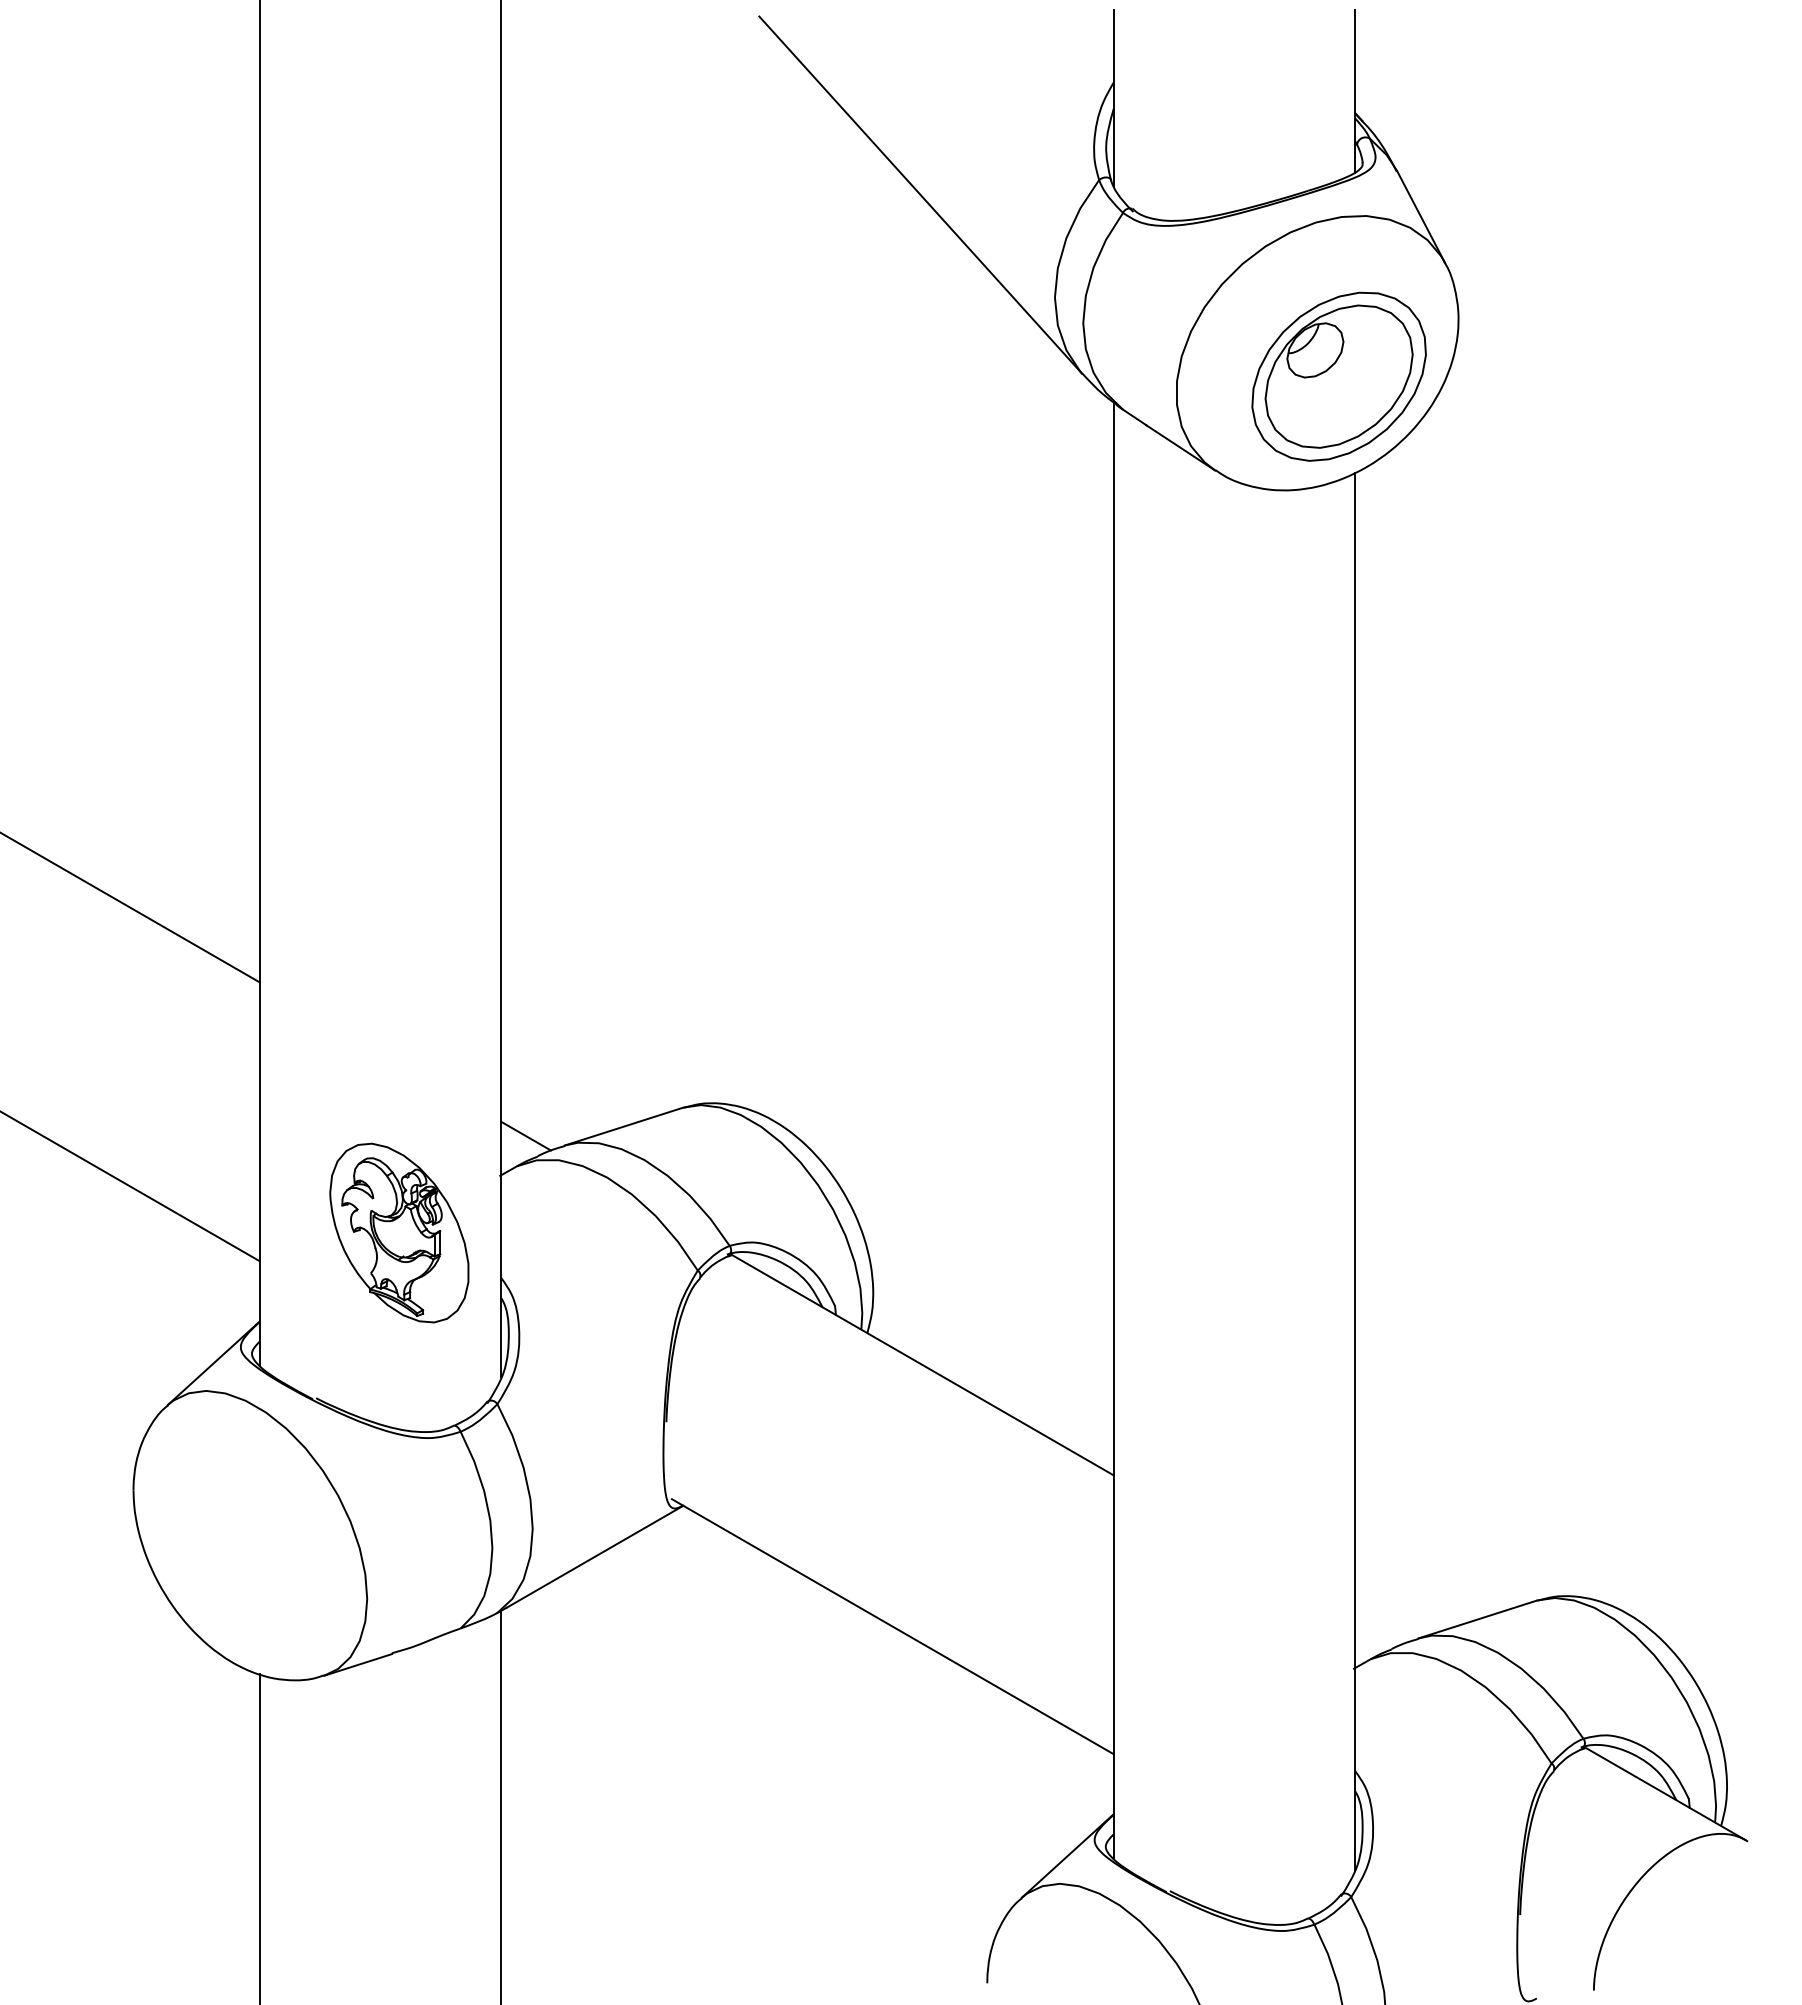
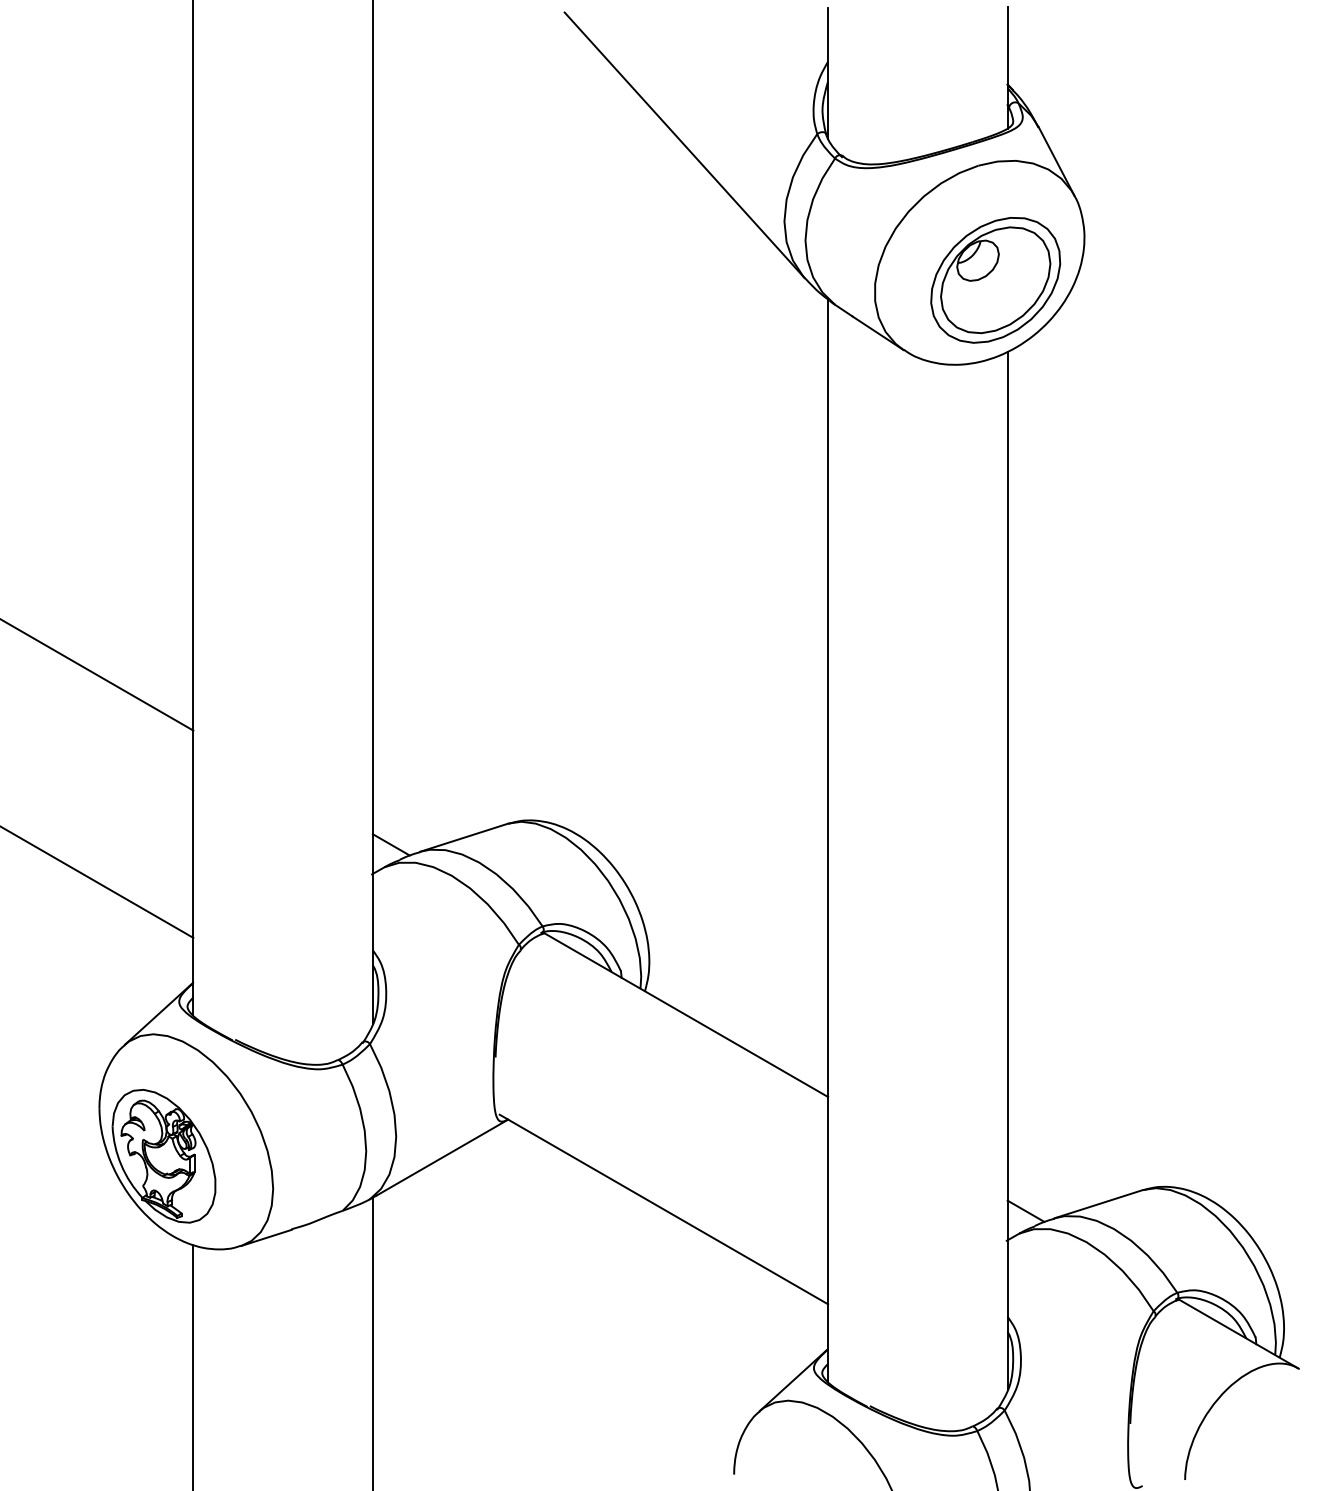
part: (399, 1232) -> (164, 1155), moved
line: (1379, 1628) -> (1025, 1210), added

